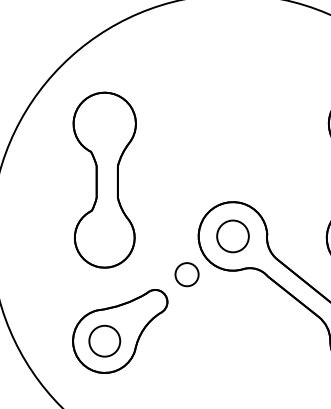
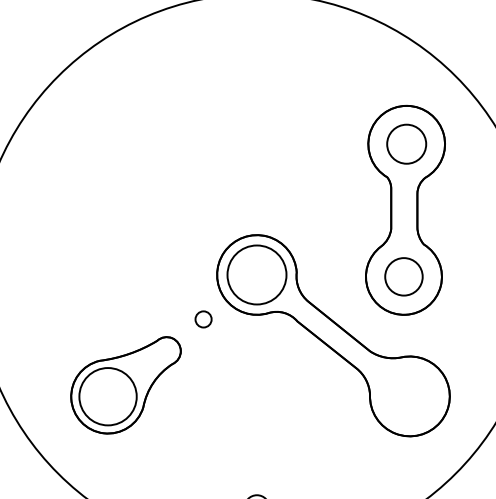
part: (105, 180) -> (108, 209), removed
circle: (232, 236) -> (256, 274), size x1.6
circle: (186, 274) -> (203, 319), size x0.6
circle: (105, 341) -> (108, 396), size x1.6

